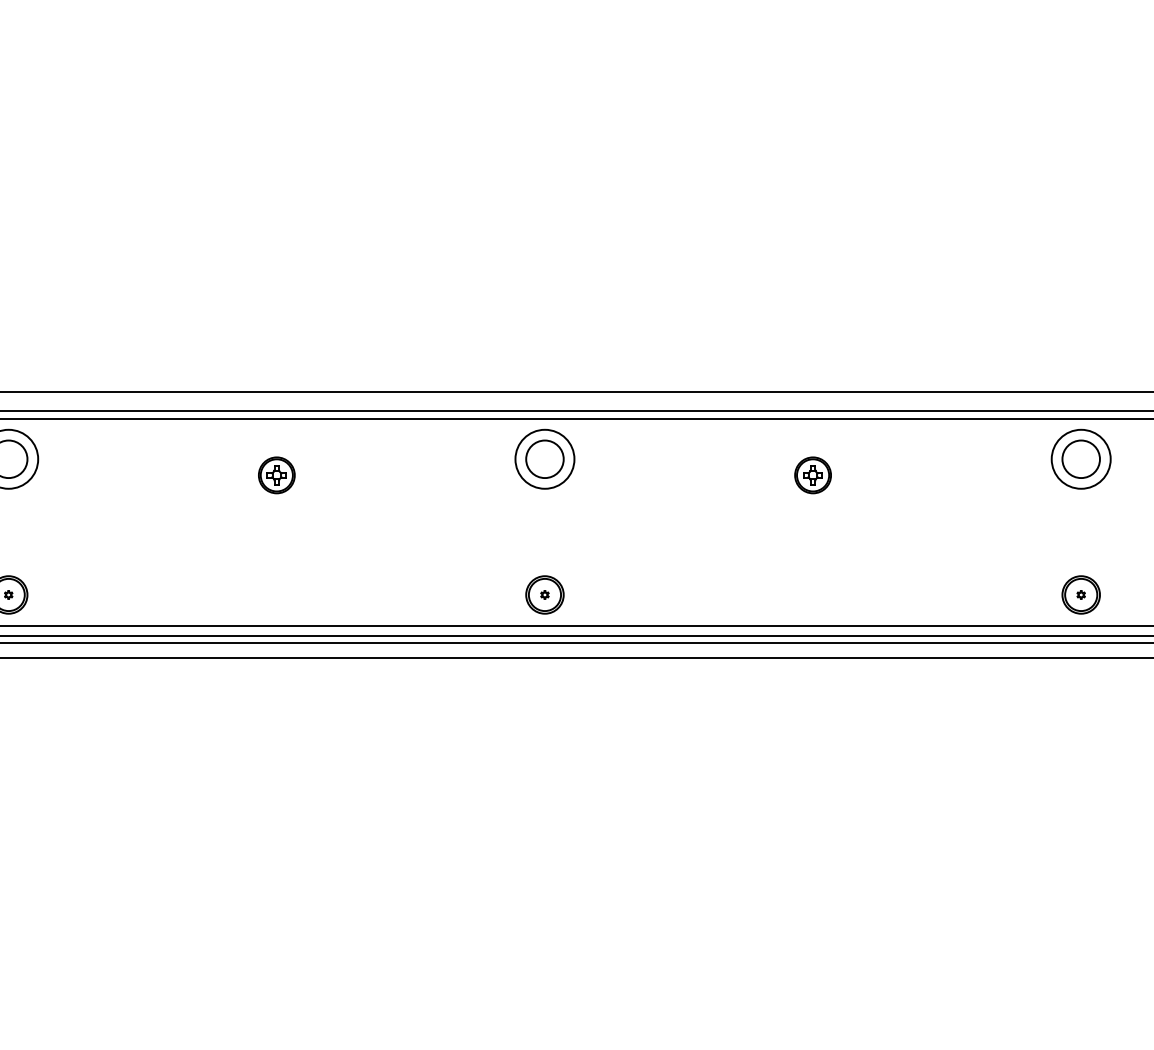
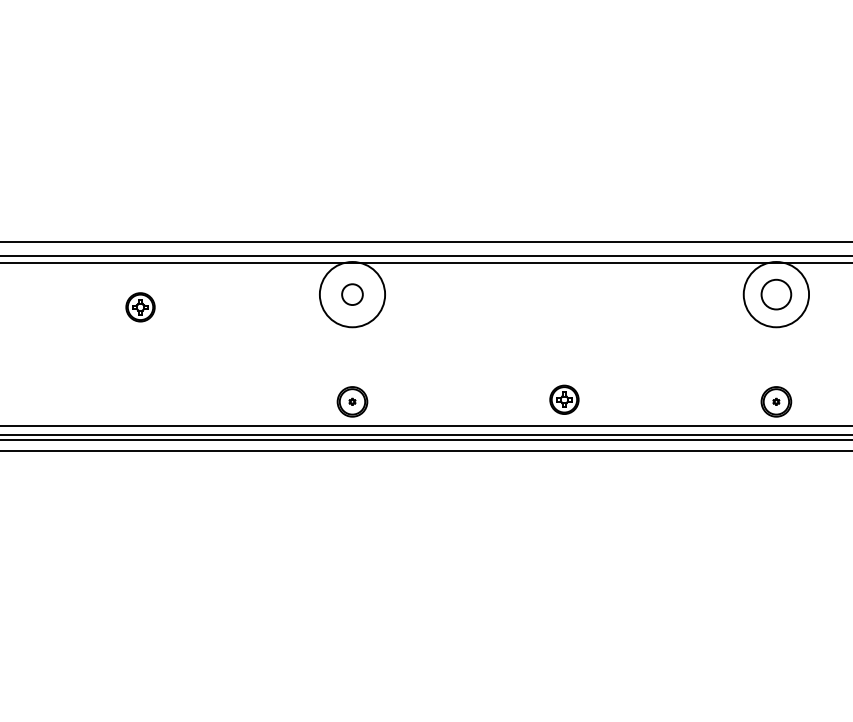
circle: (544, 458) -> (352, 294), size x1.4
circle: (1080, 458) -> (775, 294), size x1.4
circle: (544, 459) -> (352, 294), size x0.7
part: (812, 475) -> (563, 399), moved

